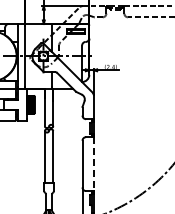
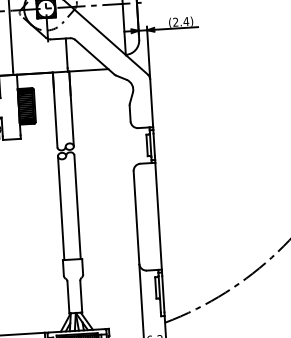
line: (93, 164) -> (158, 217), dashed -> solid

